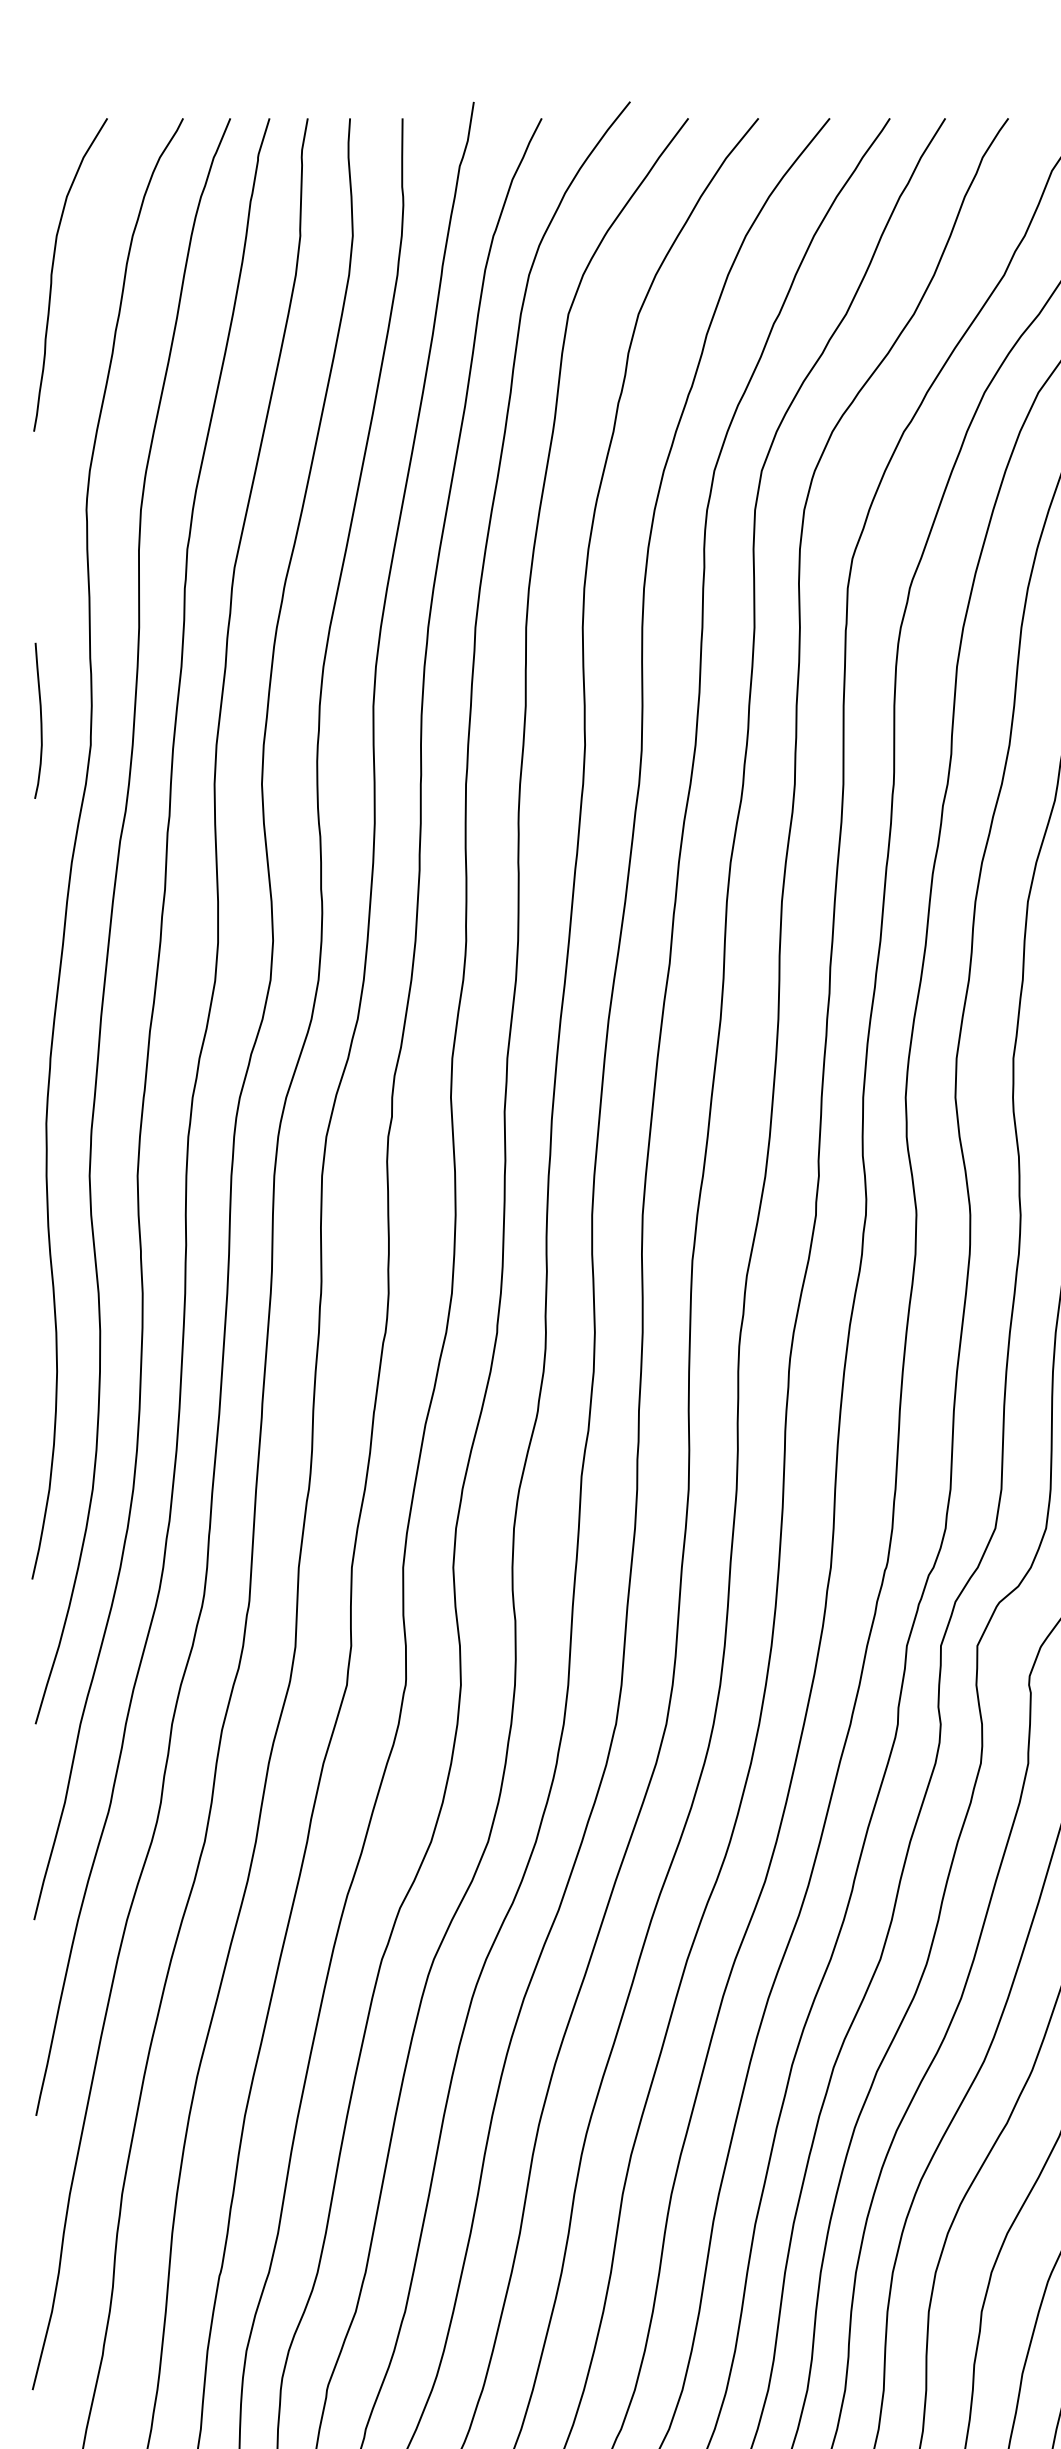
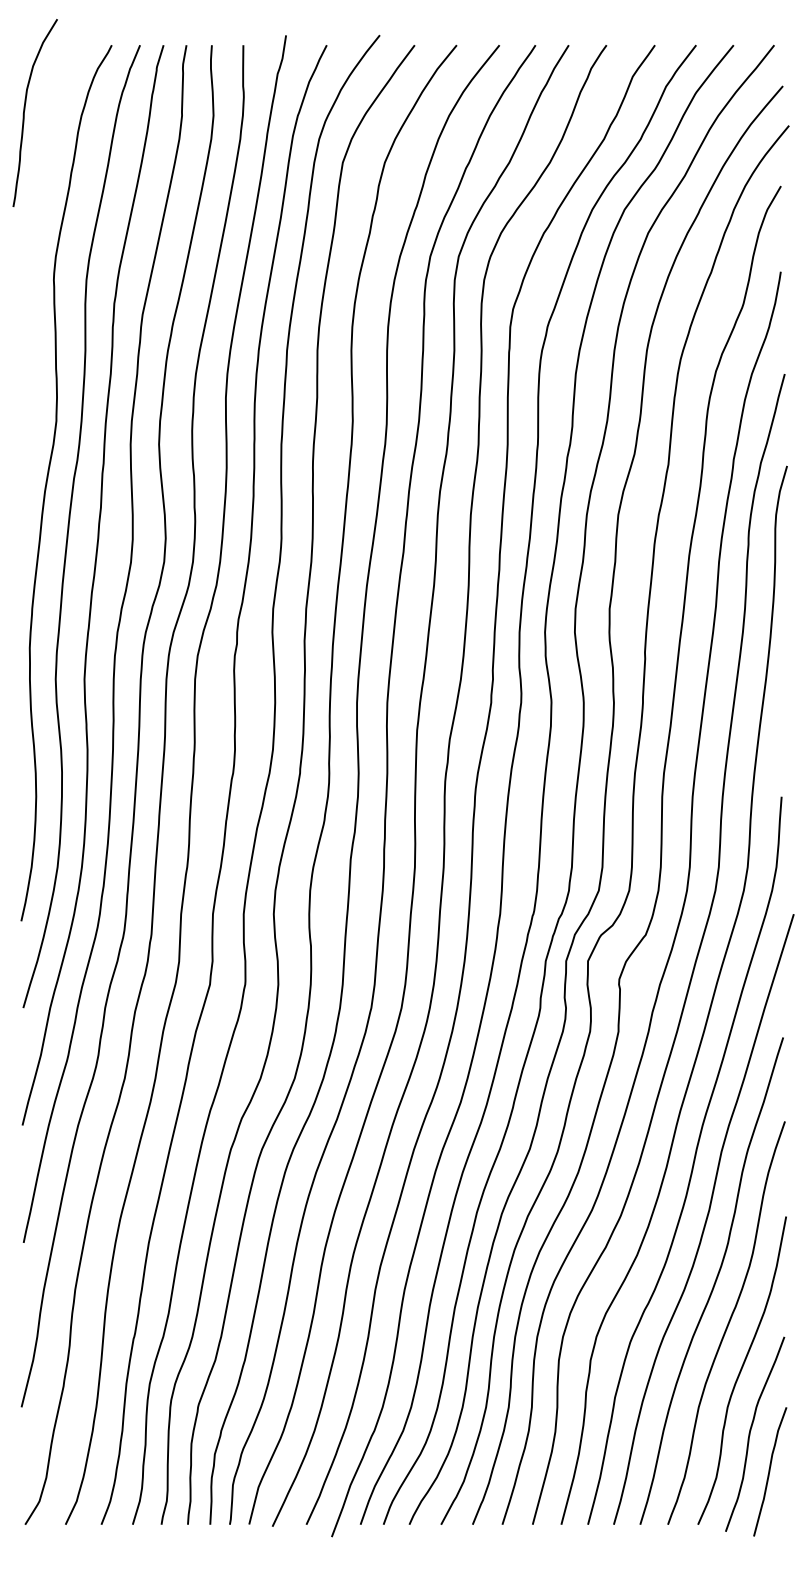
curve: (54, 270) -> (25, 110), moved
curve: (39, 720) -> (25, 406), removed

